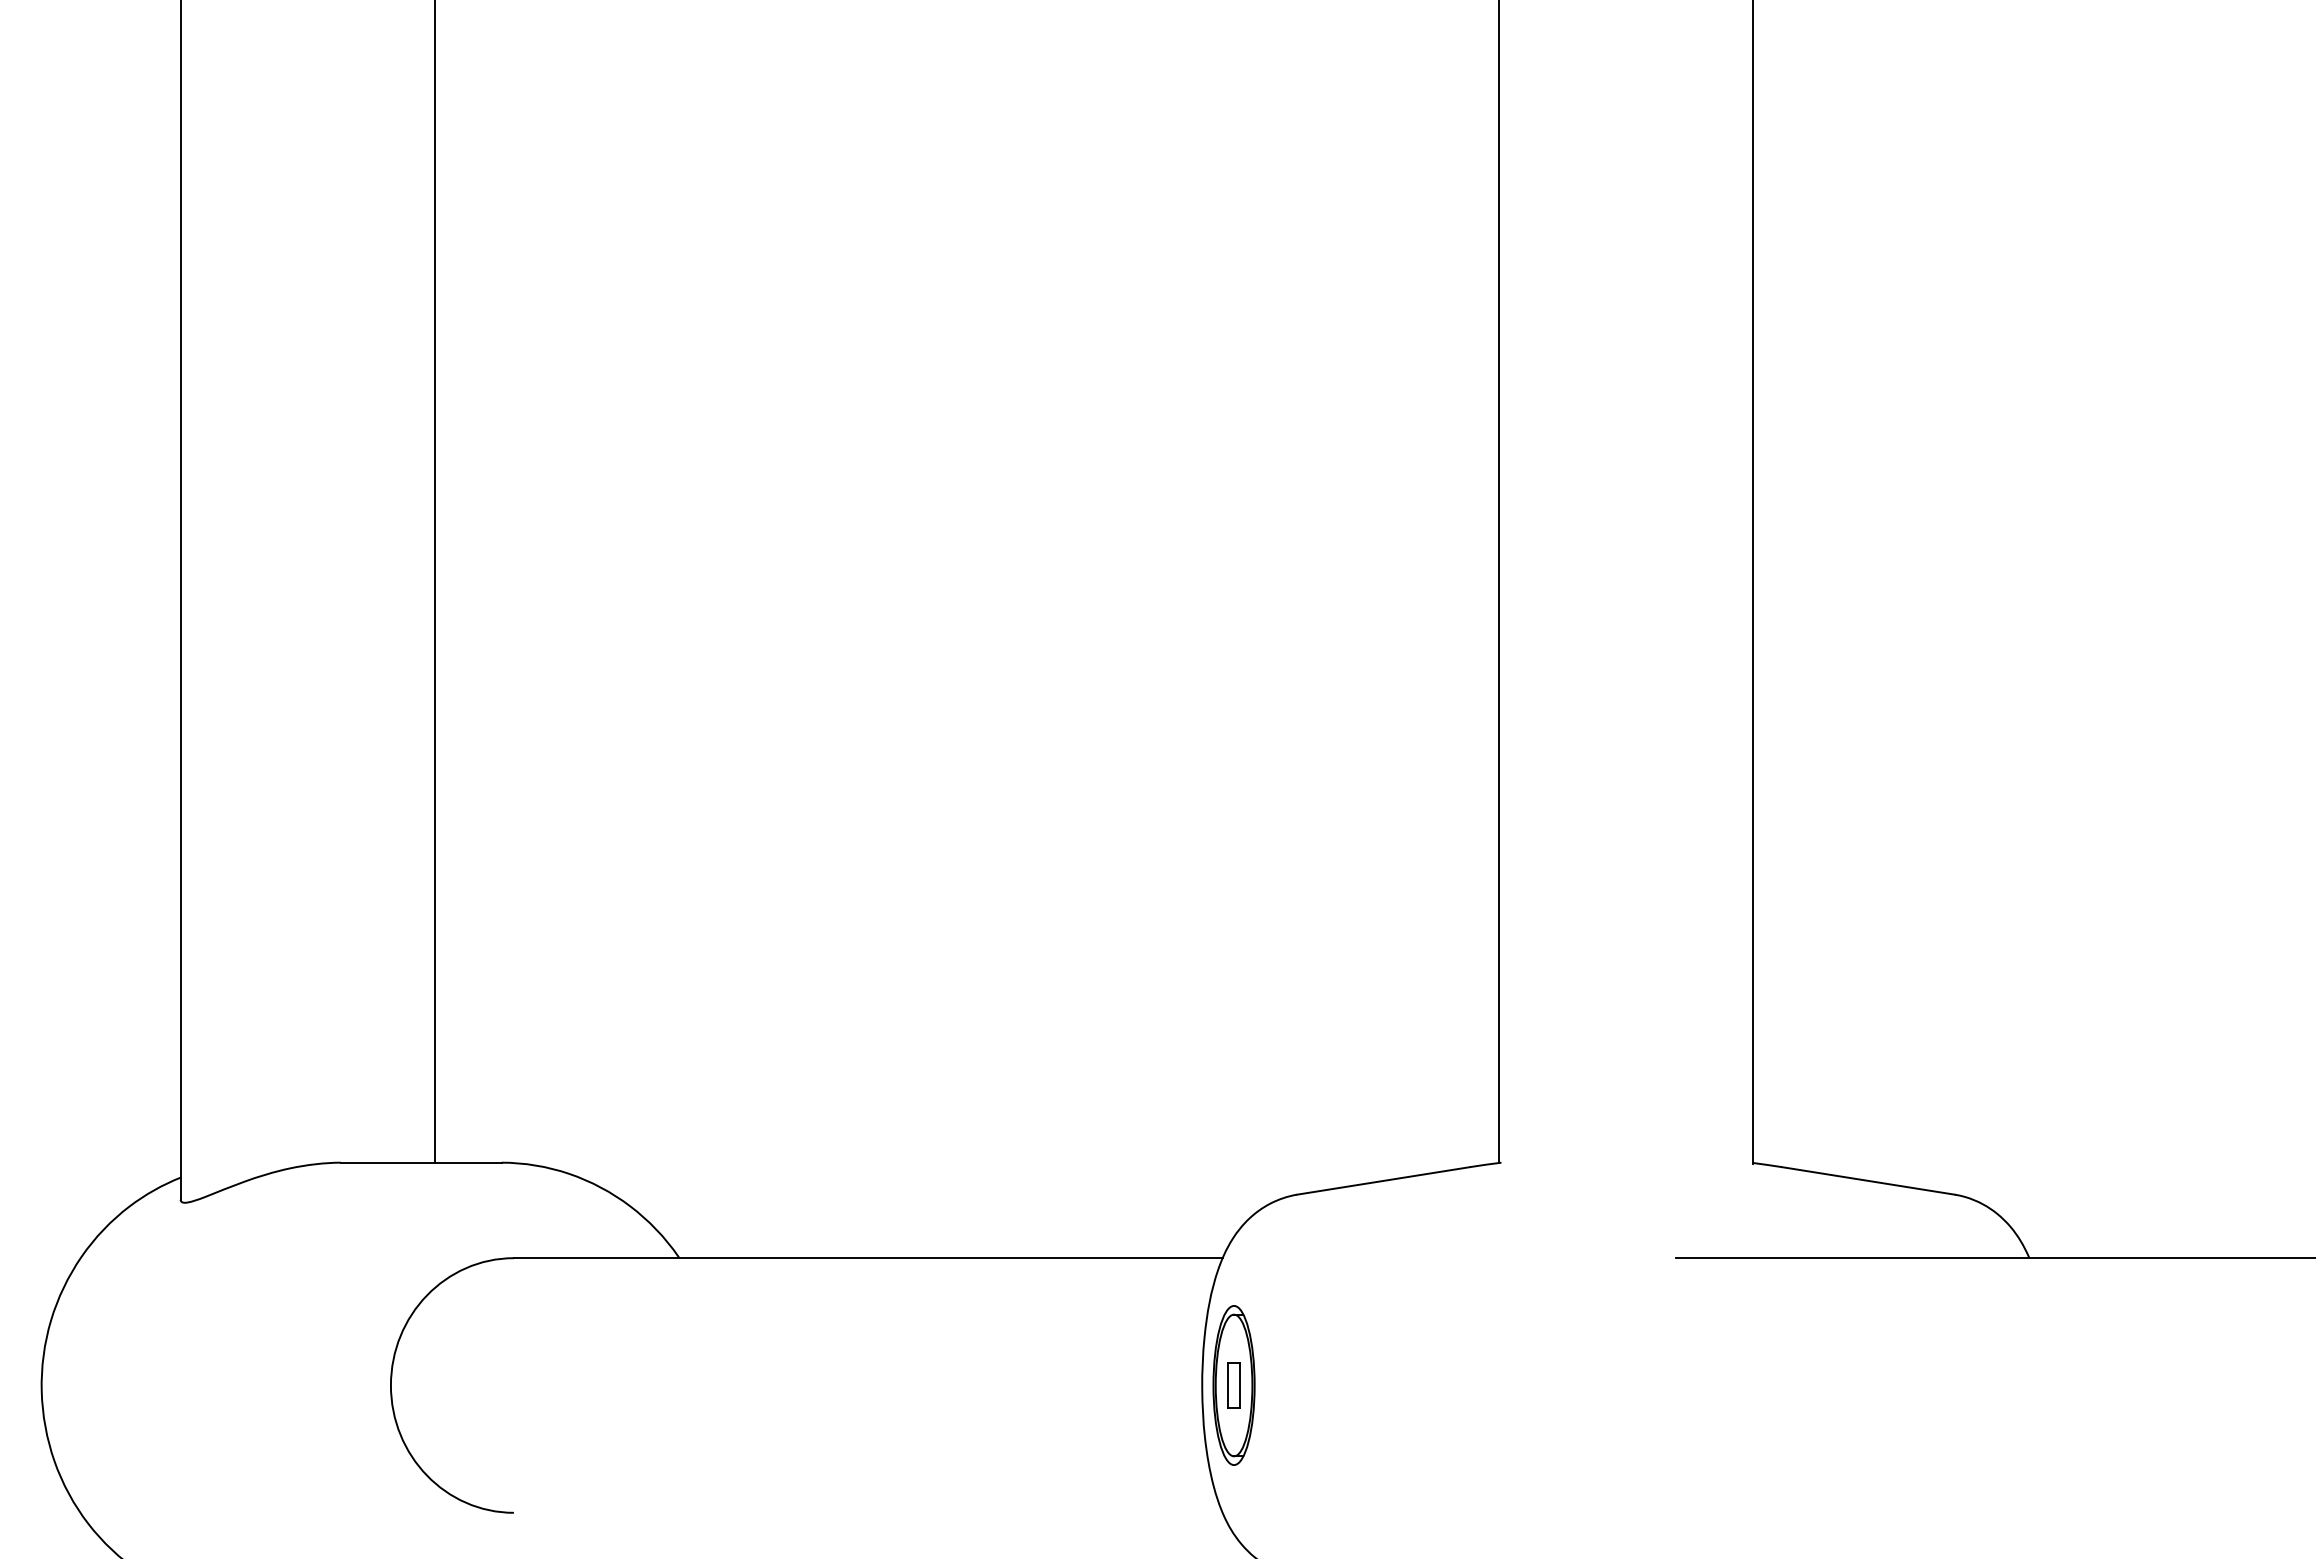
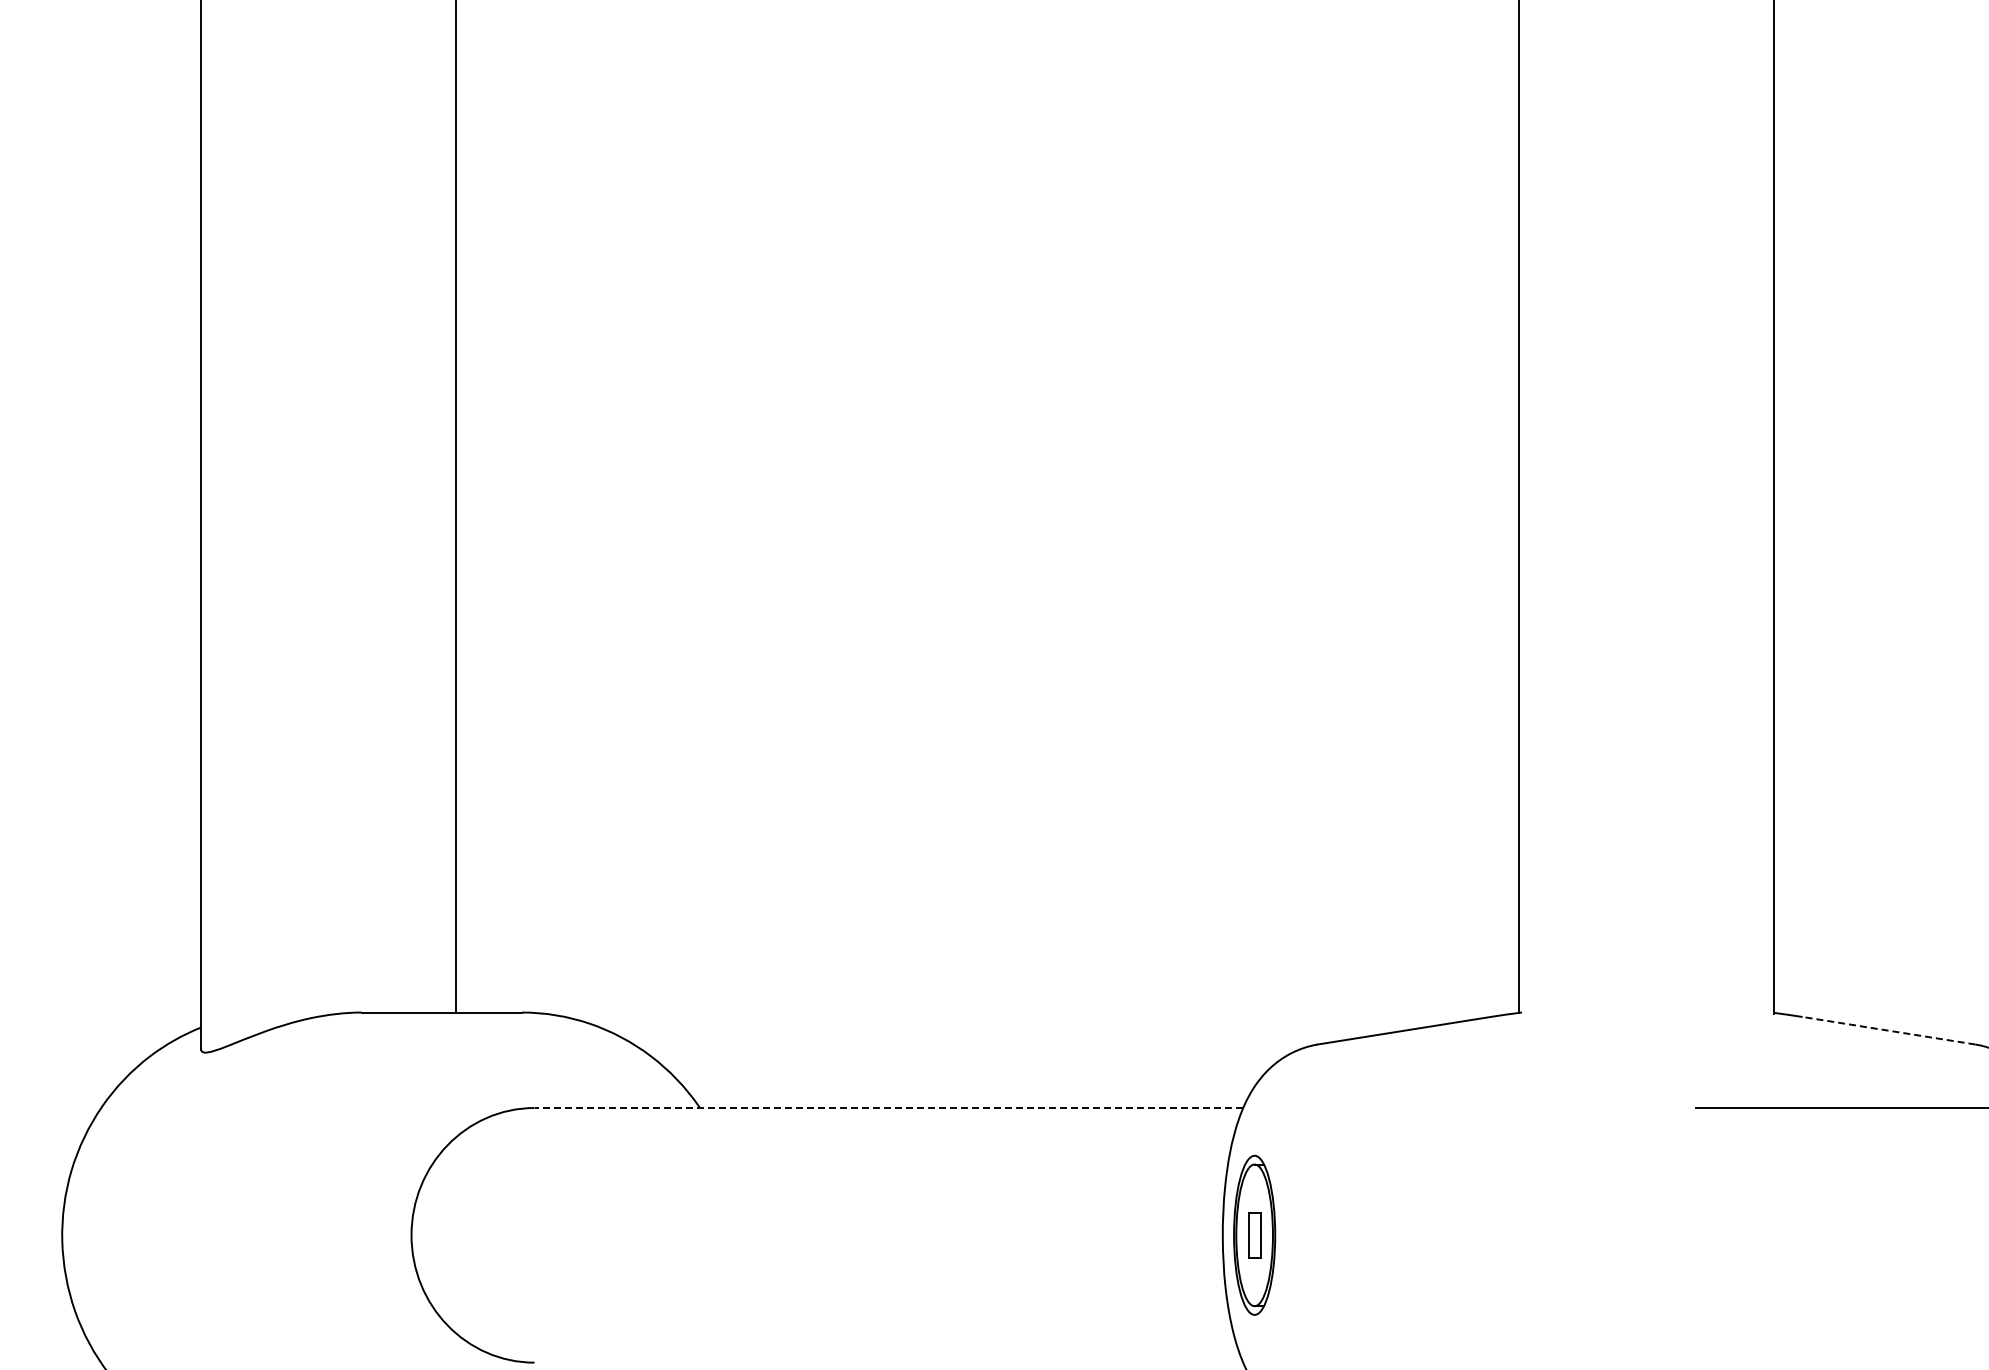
line: (1868, 1180) -> (1889, 1030), solid -> dashed
line: (867, 1258) -> (888, 1108), solid -> dashed

